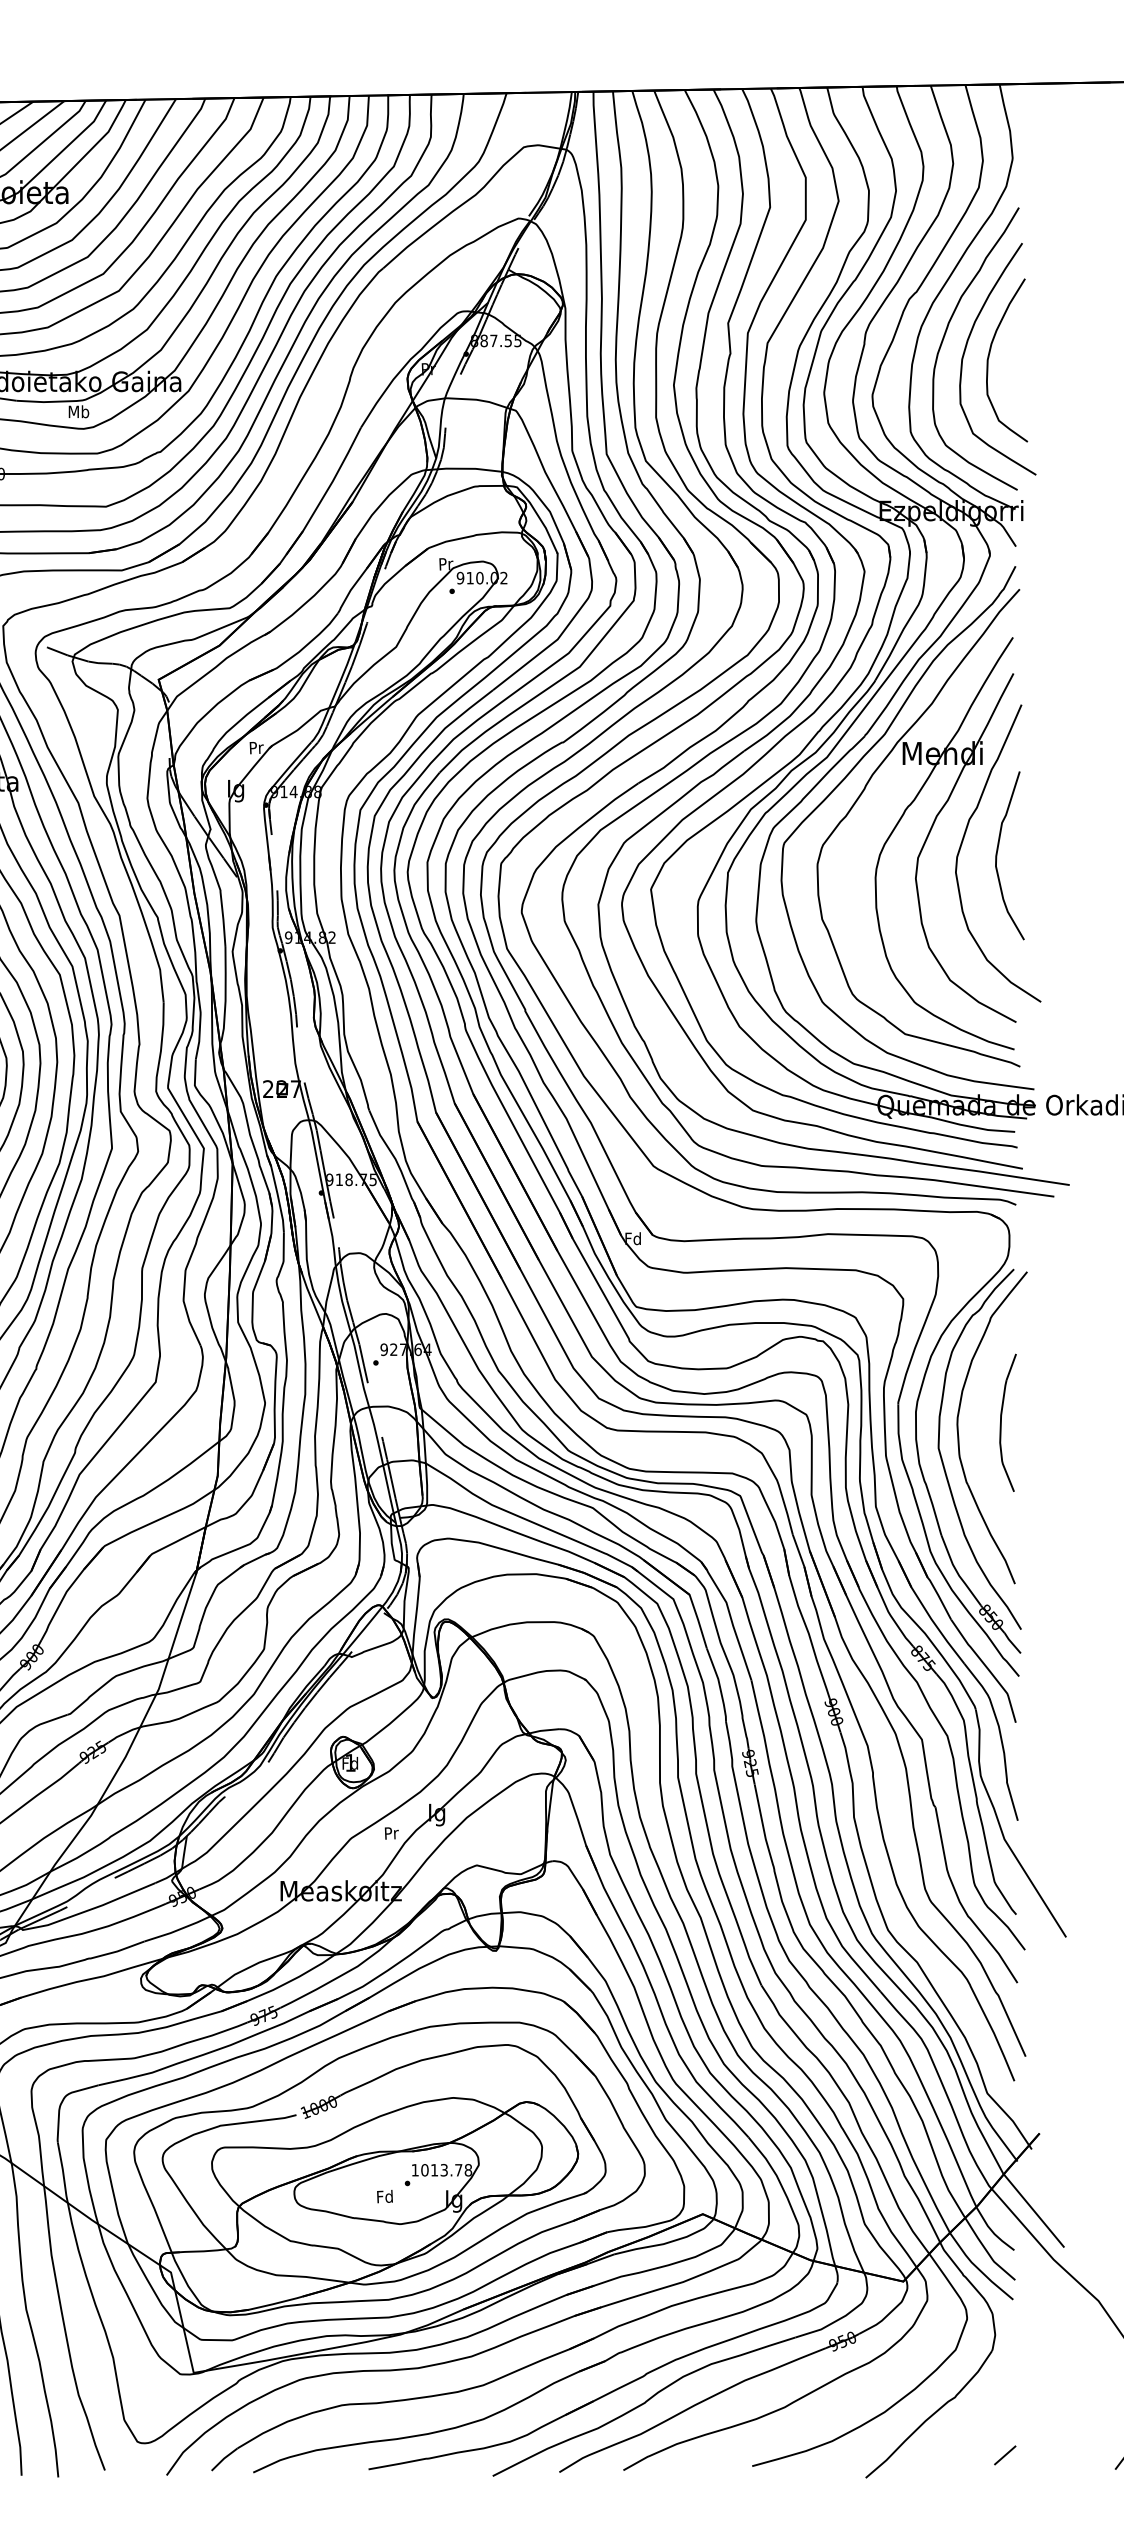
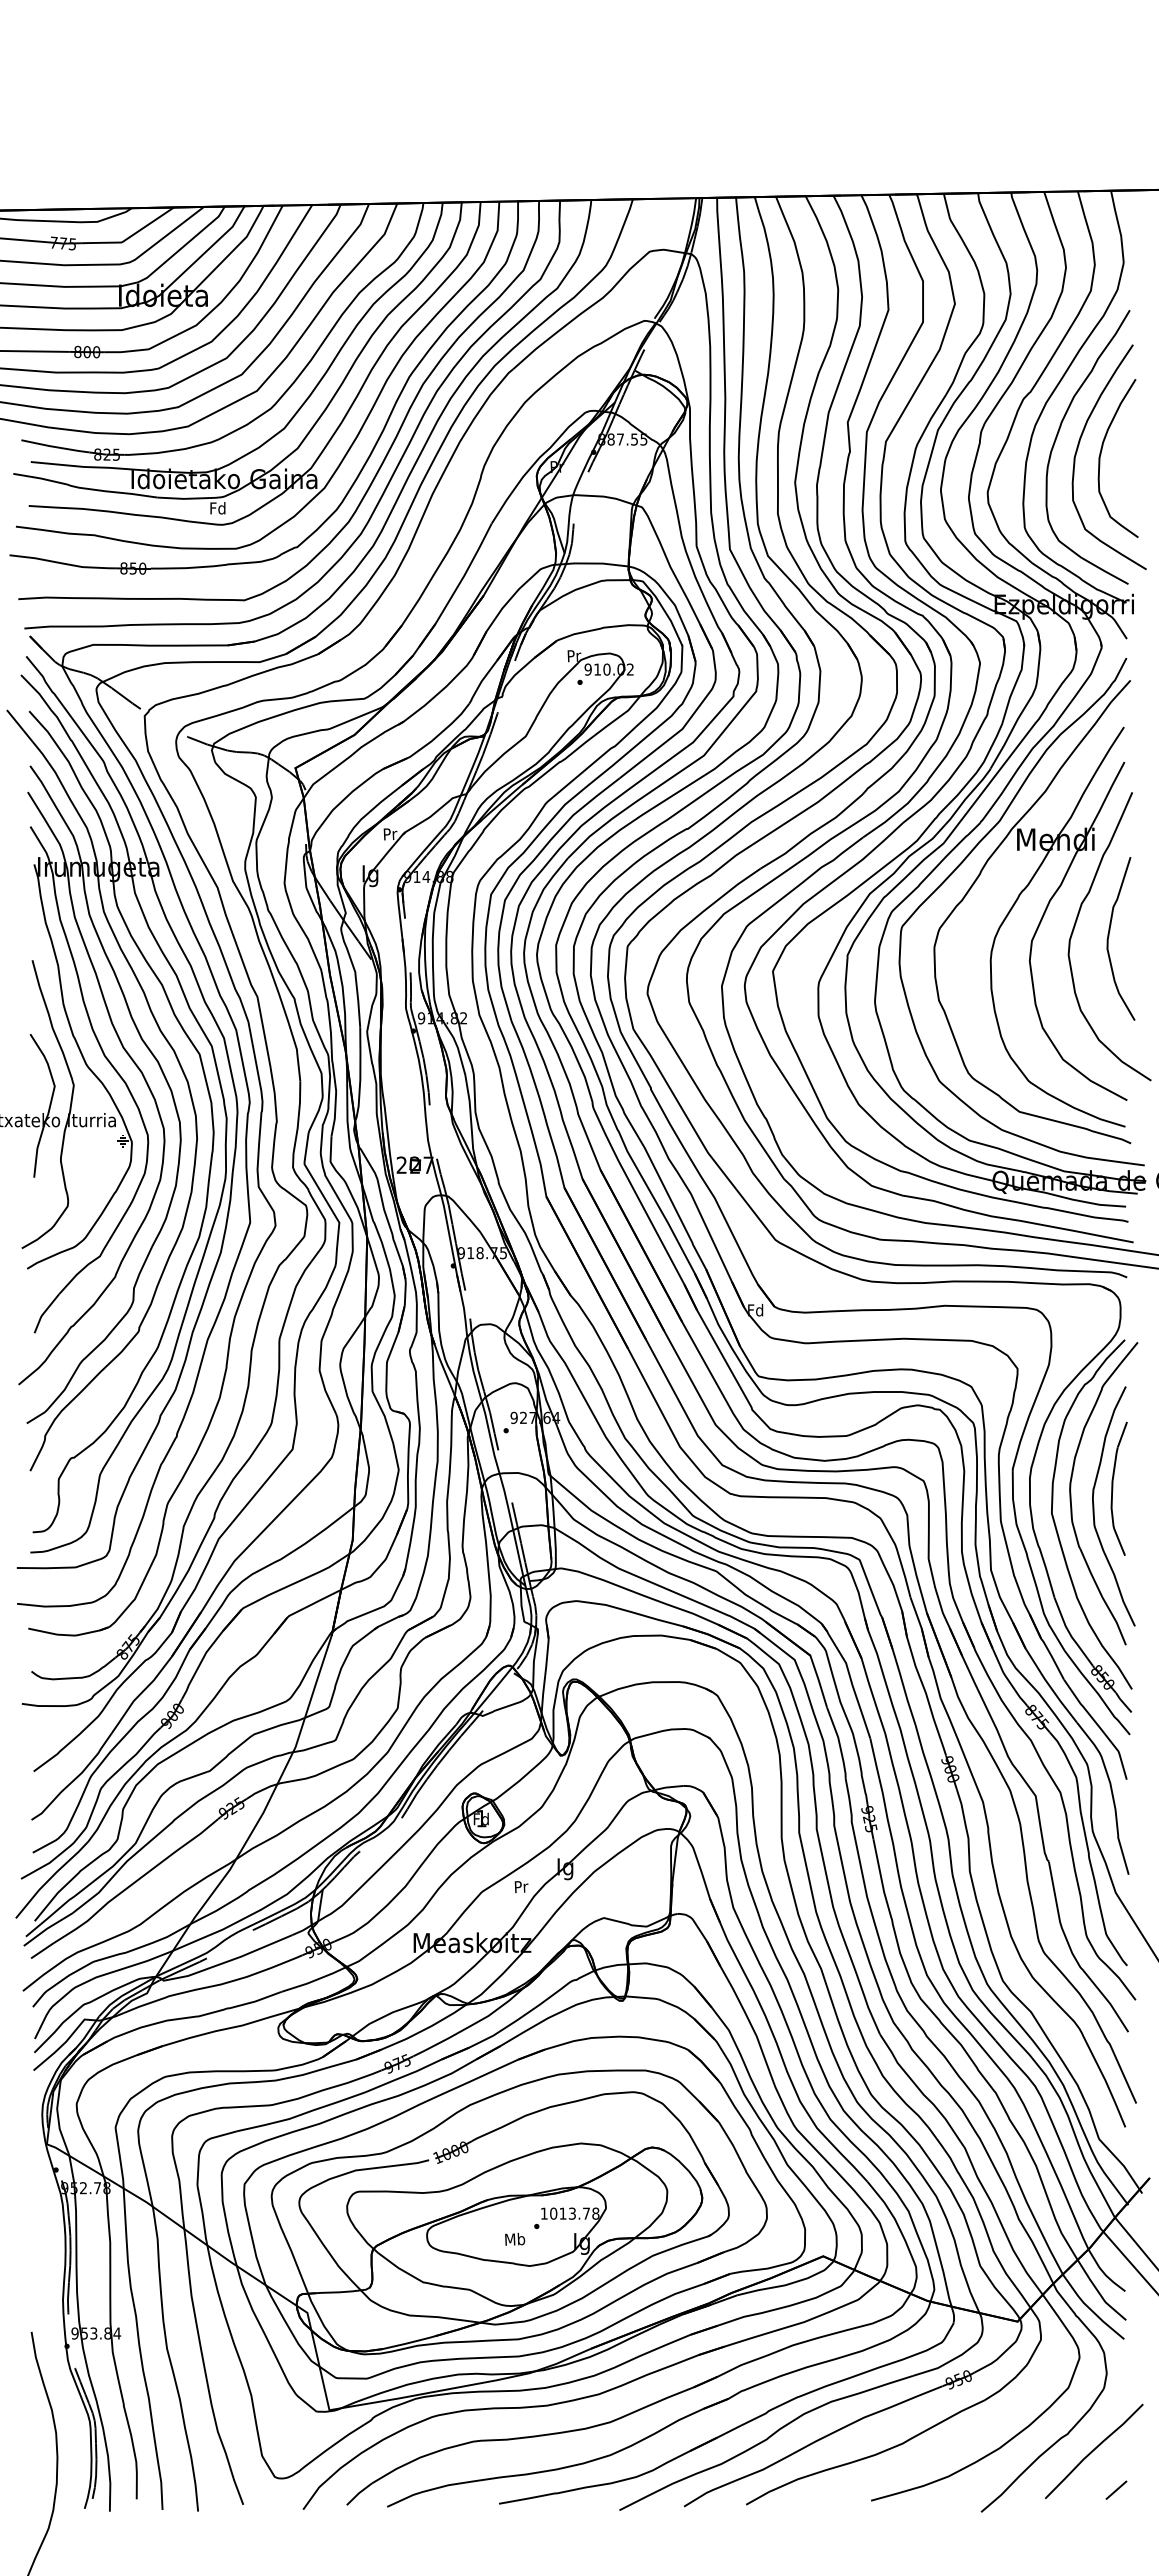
text: (78, 412) -> (217, 508), Mb -> Fd
curve: (982, 1441) -> (1094, 1506), added
text: (385, 2195) -> (515, 2238), Fd -> Mb
curve: (982, 2414) -> (1094, 2450), added

